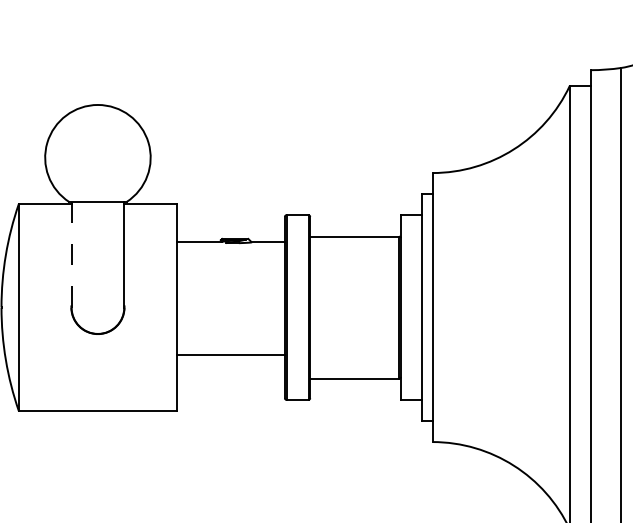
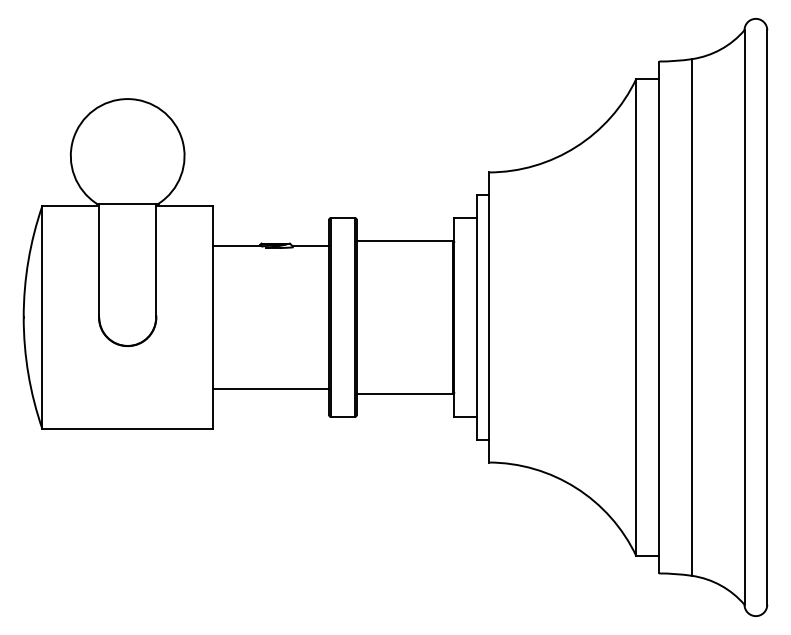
line: (71, 254) -> (99, 260), dashed -> solid
line: (231, 354) -> (271, 388), moved

